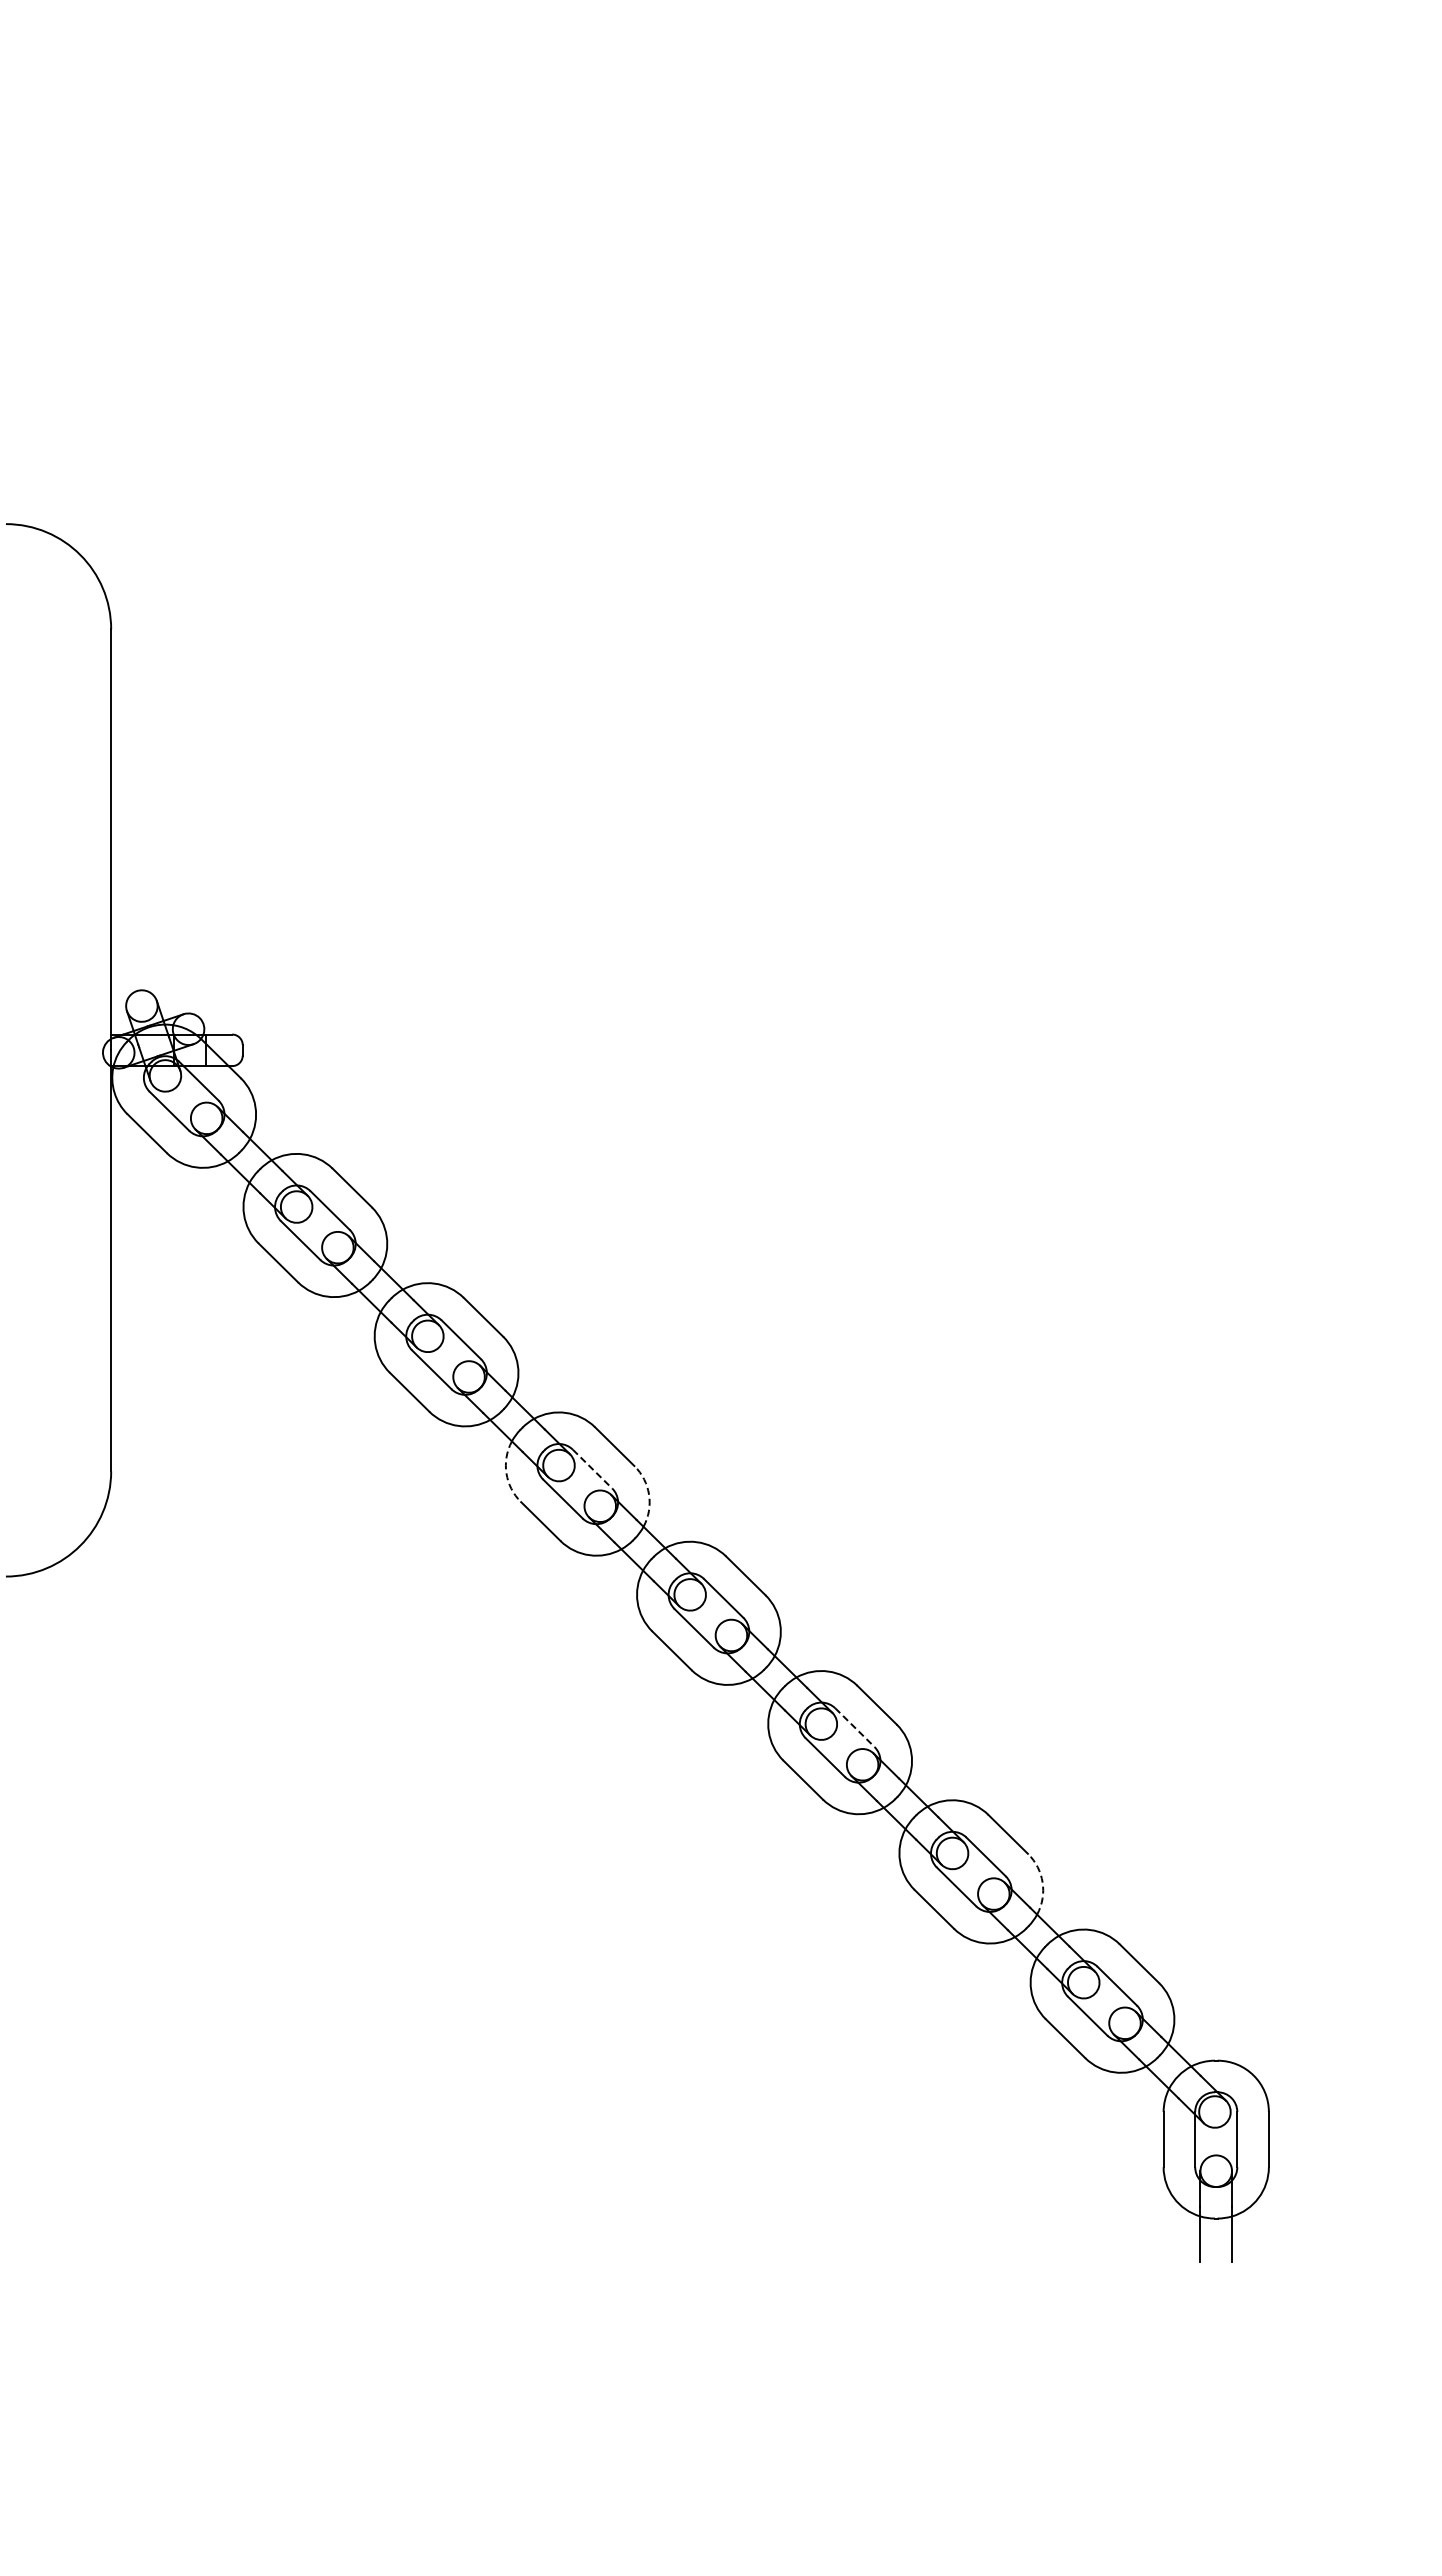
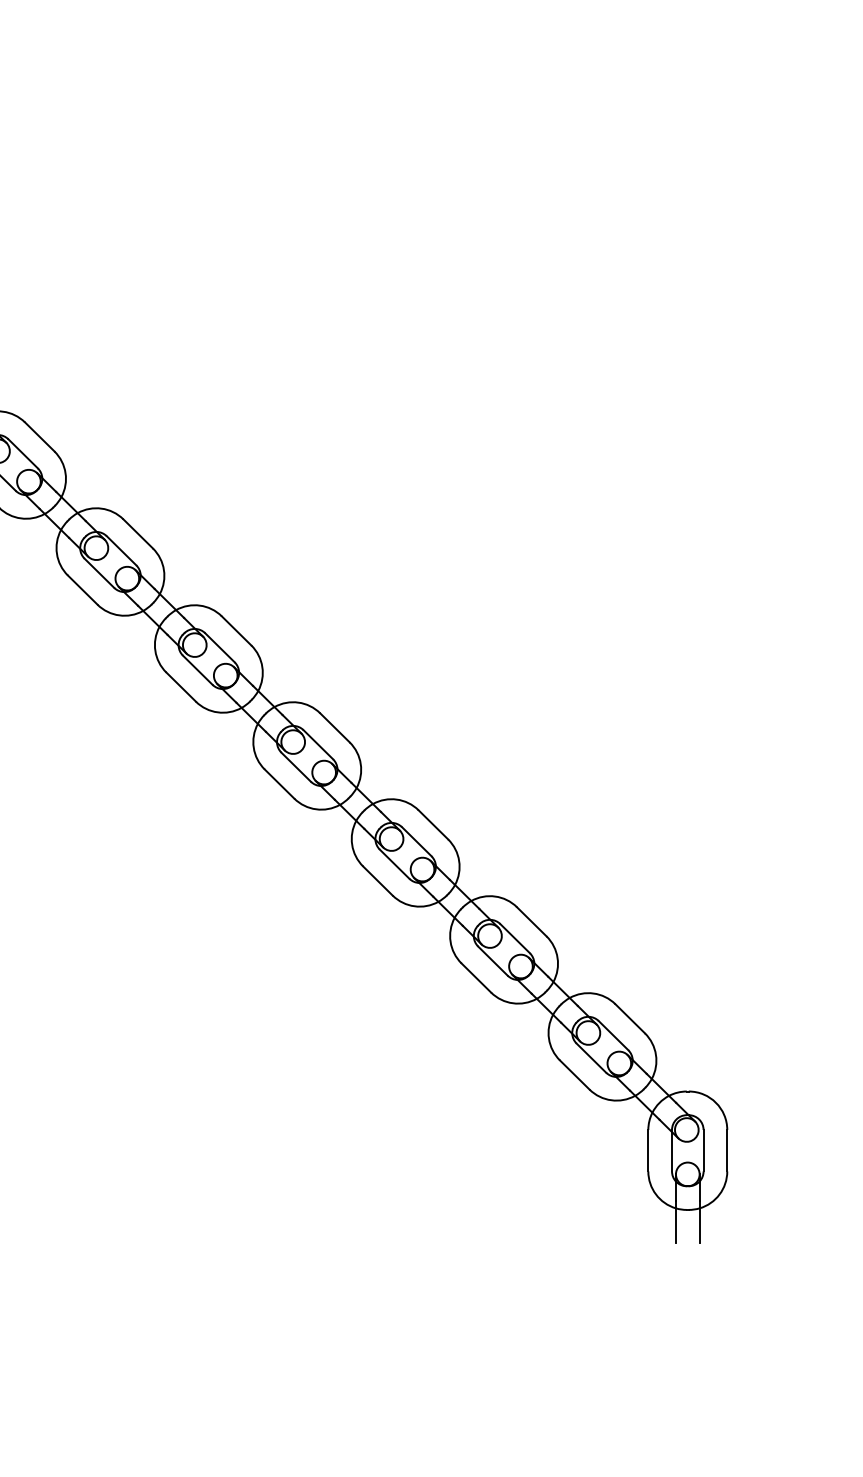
line: (592, 1469) -> (219, 648), dashed -> solid
arc: (506, 1473) -> (155, 651), dashed -> solid
arc: (649, 1494) -> (262, 666), dashed -> solid
line: (854, 1727) -> (416, 841), dashed -> solid
arc: (1042, 1882) -> (557, 957), dashed -> solid

